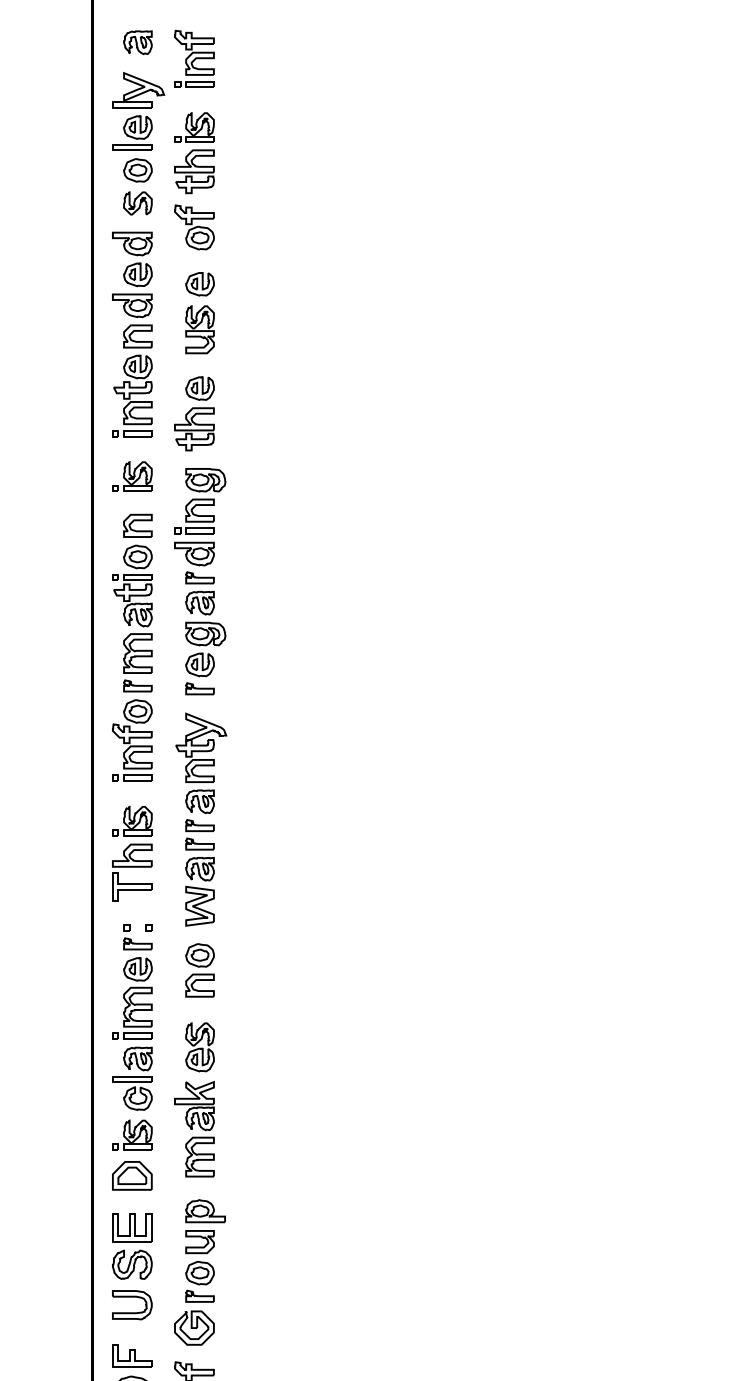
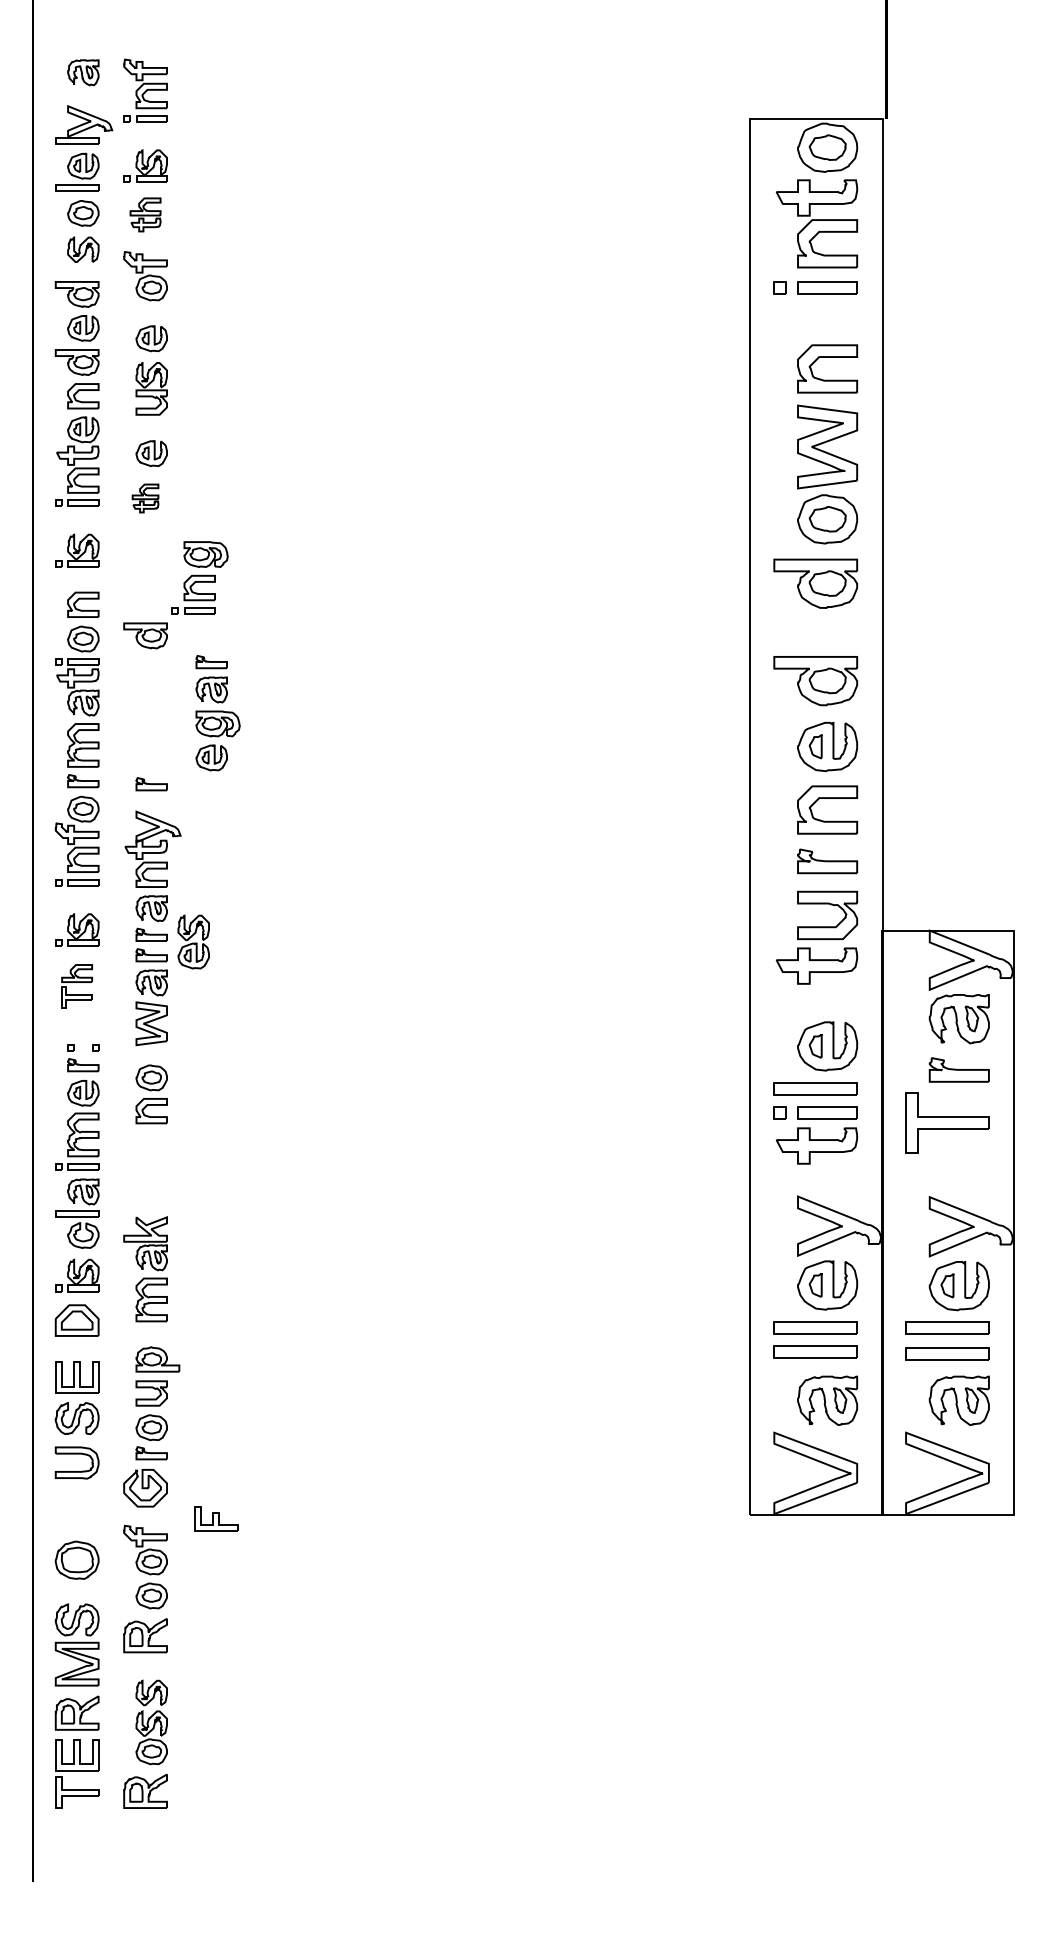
part: (194, 171) -> (145, 214), size x0.7
part: (194, 429) -> (145, 498), size x0.6
part: (199, 501) -> (199, 577), moved
part: (205, 624) -> (217, 713), moved
part: (131, 872) -> (76, 986), size x0.7
part: (199, 1046) -> (193, 941), moved
part: (132, 1355) -> (216, 1518), moved

